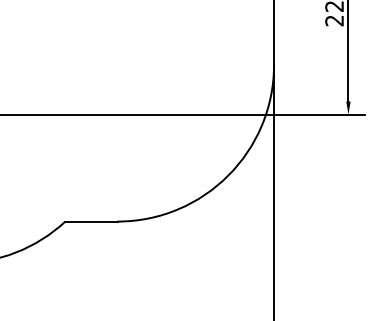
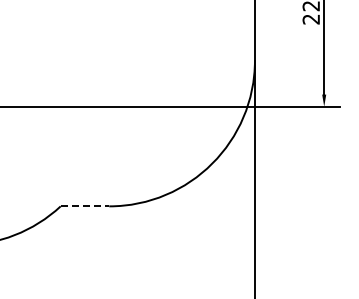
line: (92, 221) -> (85, 206), solid -> dashed

